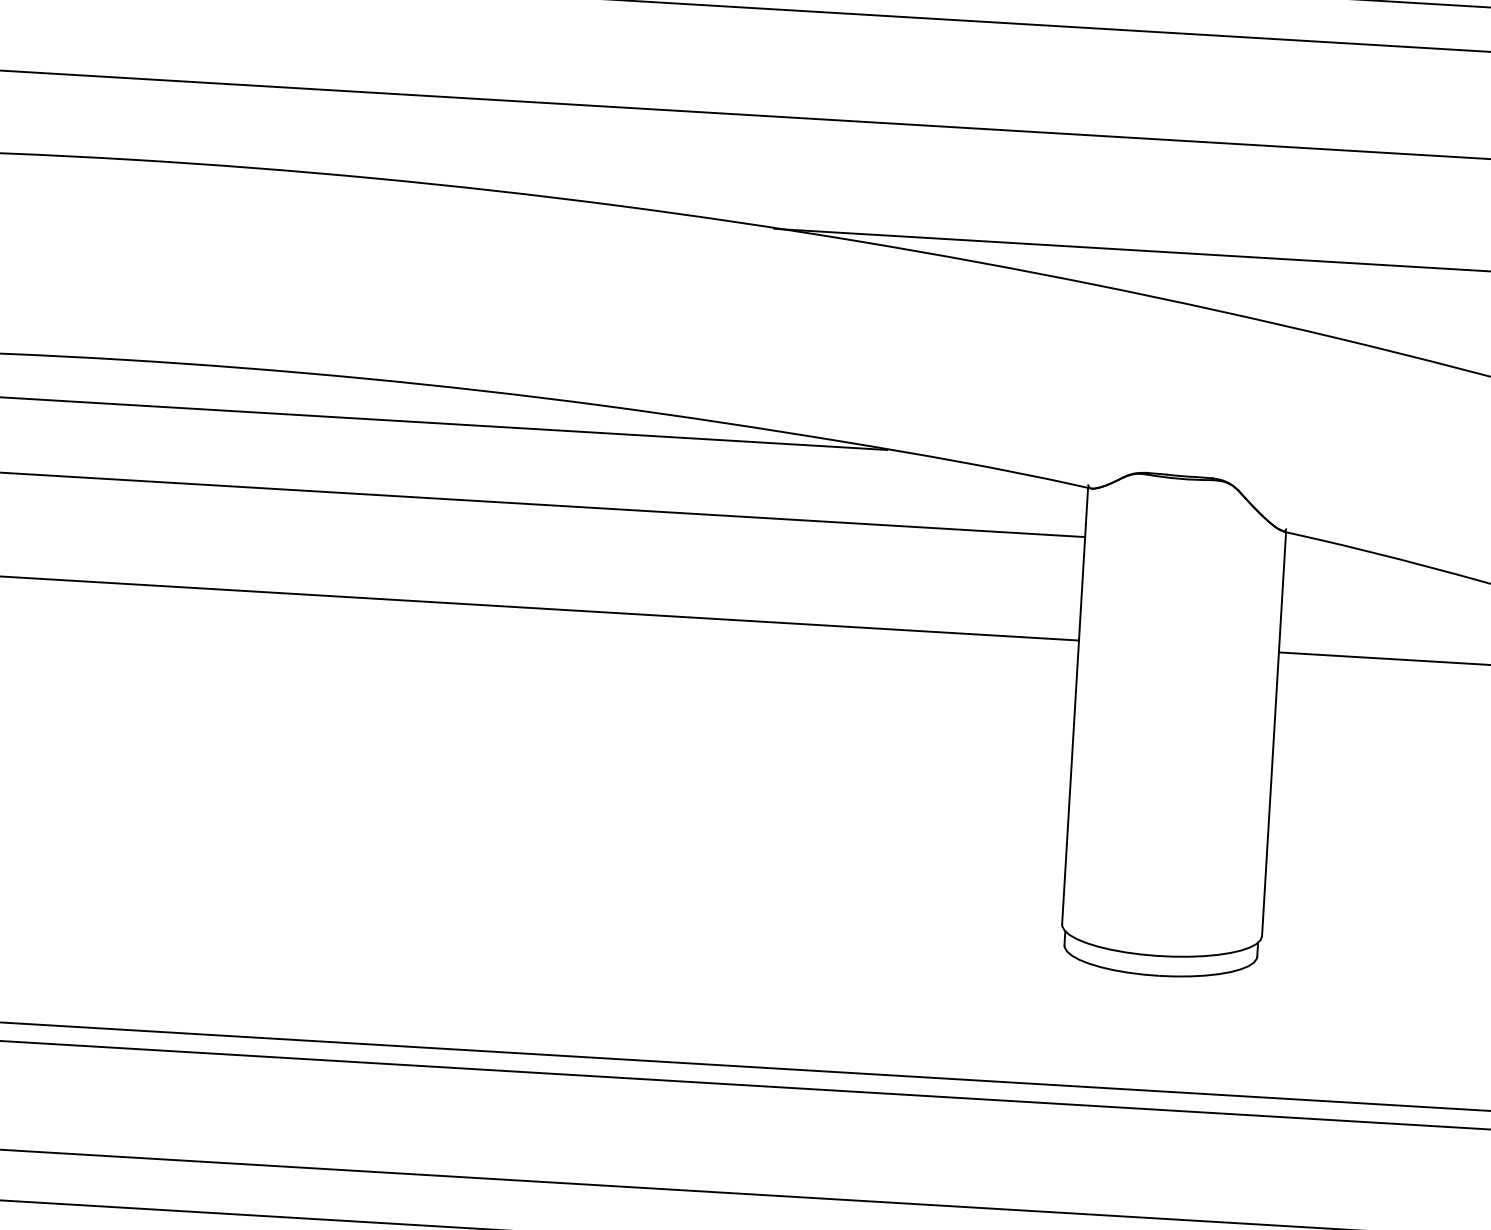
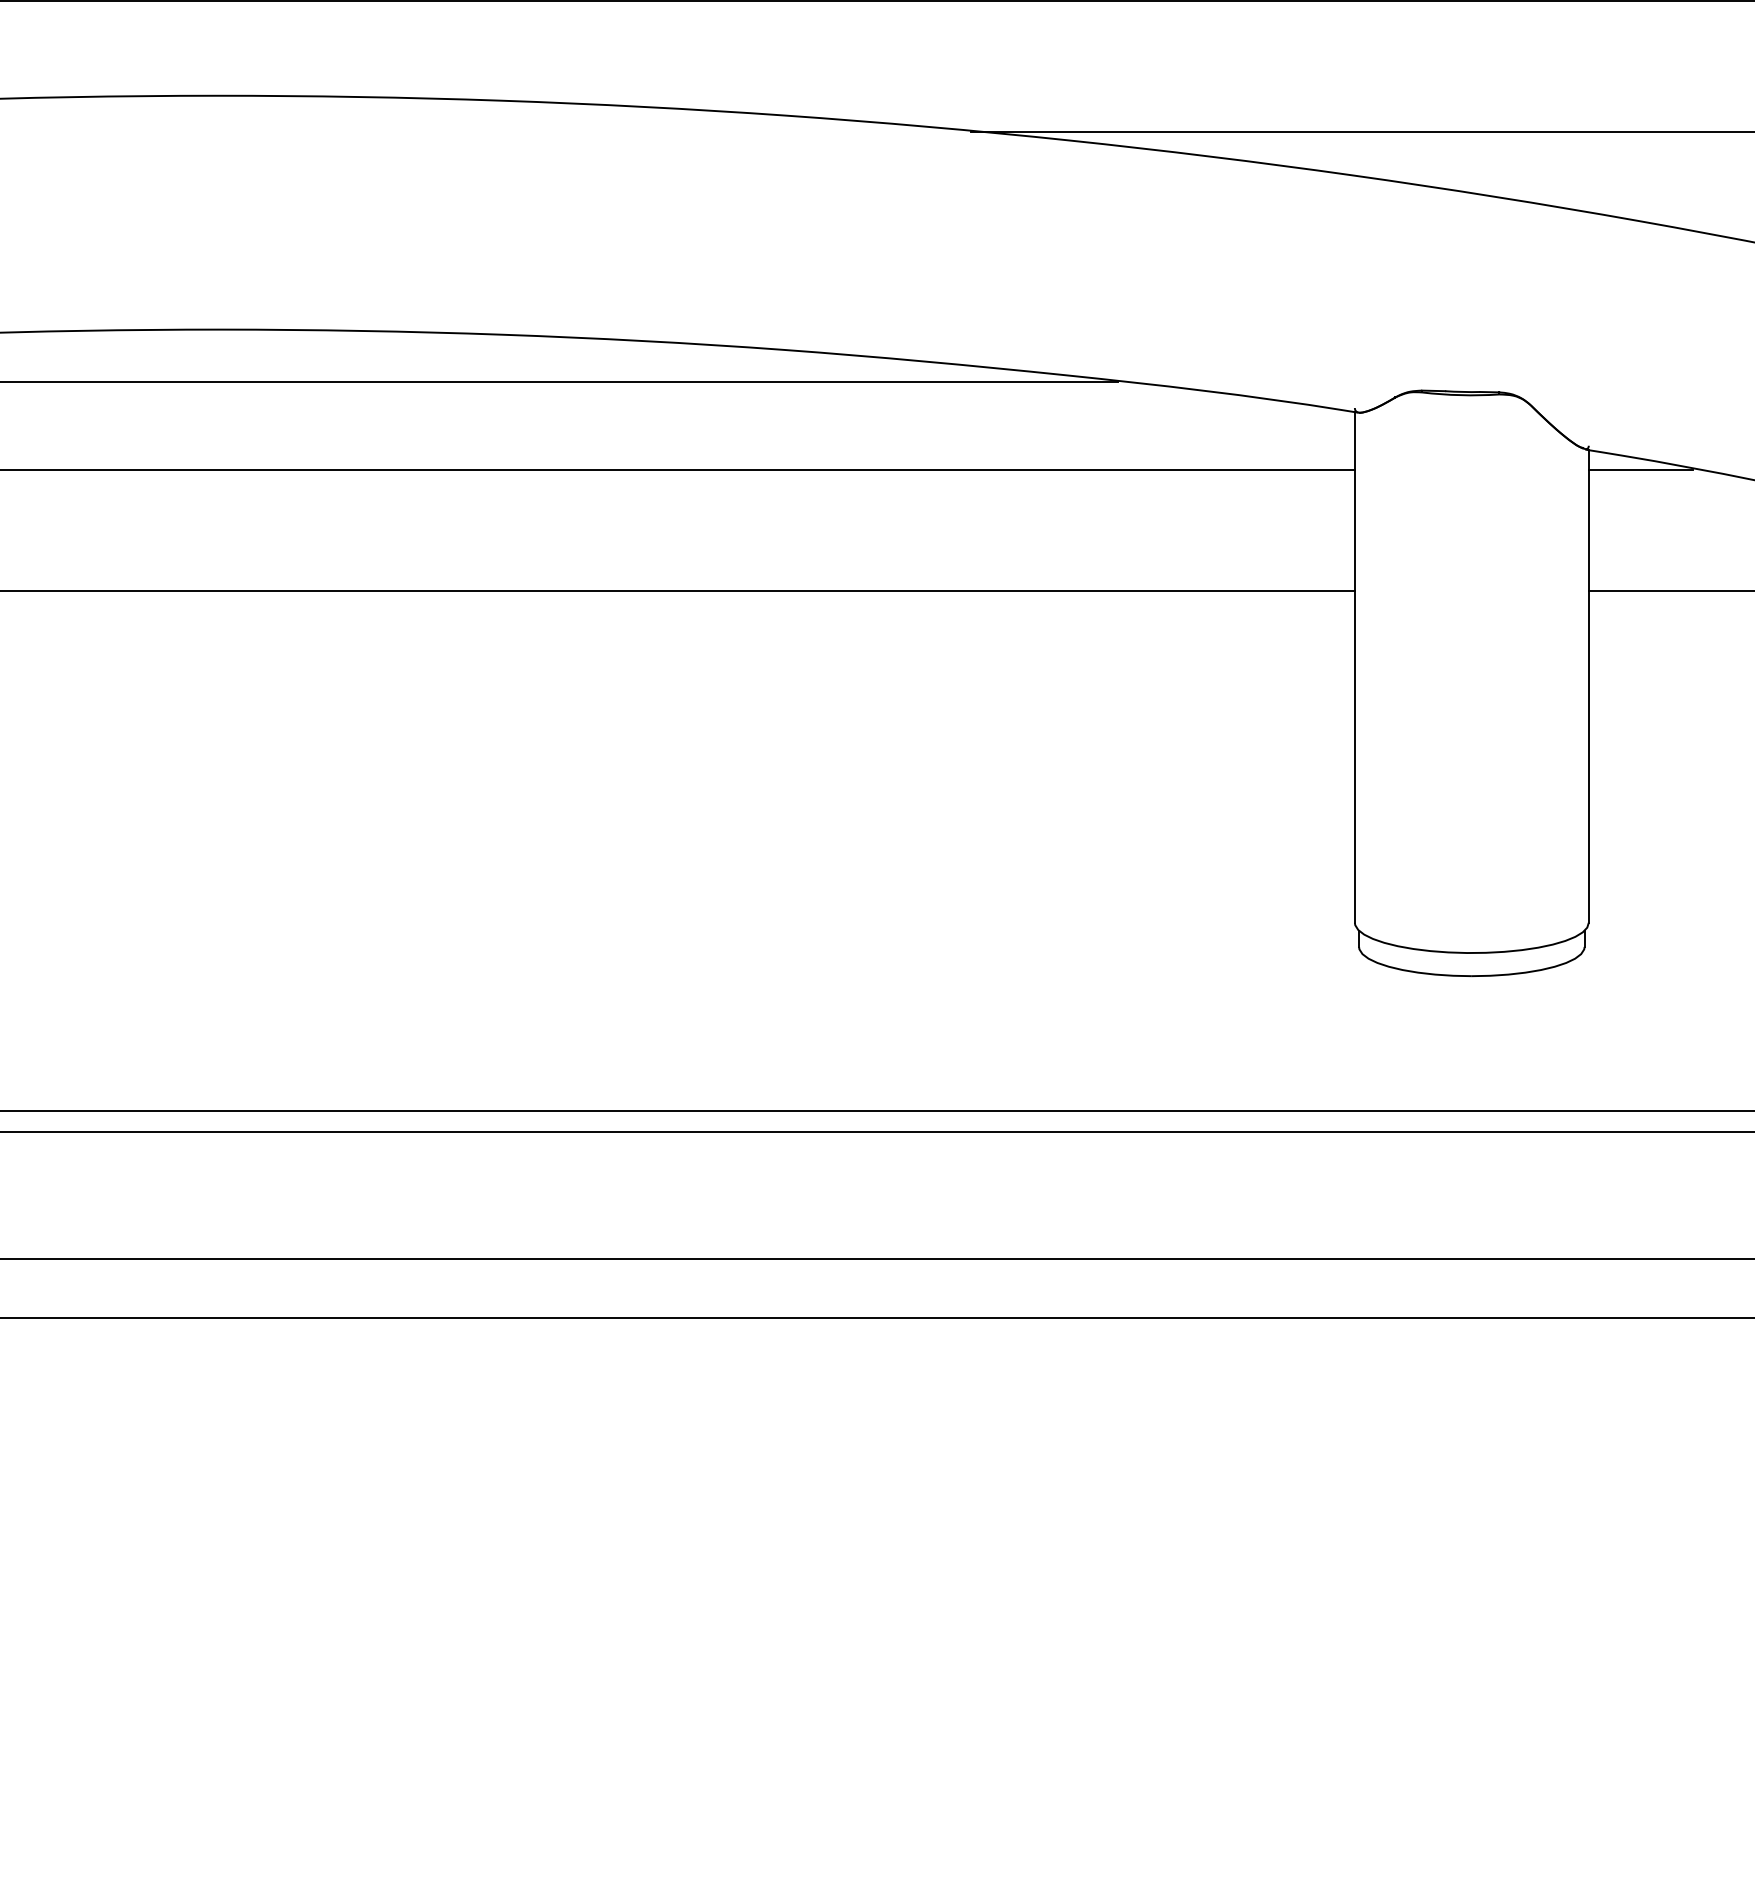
line: (1329, 551) -> (1640, 469), added

